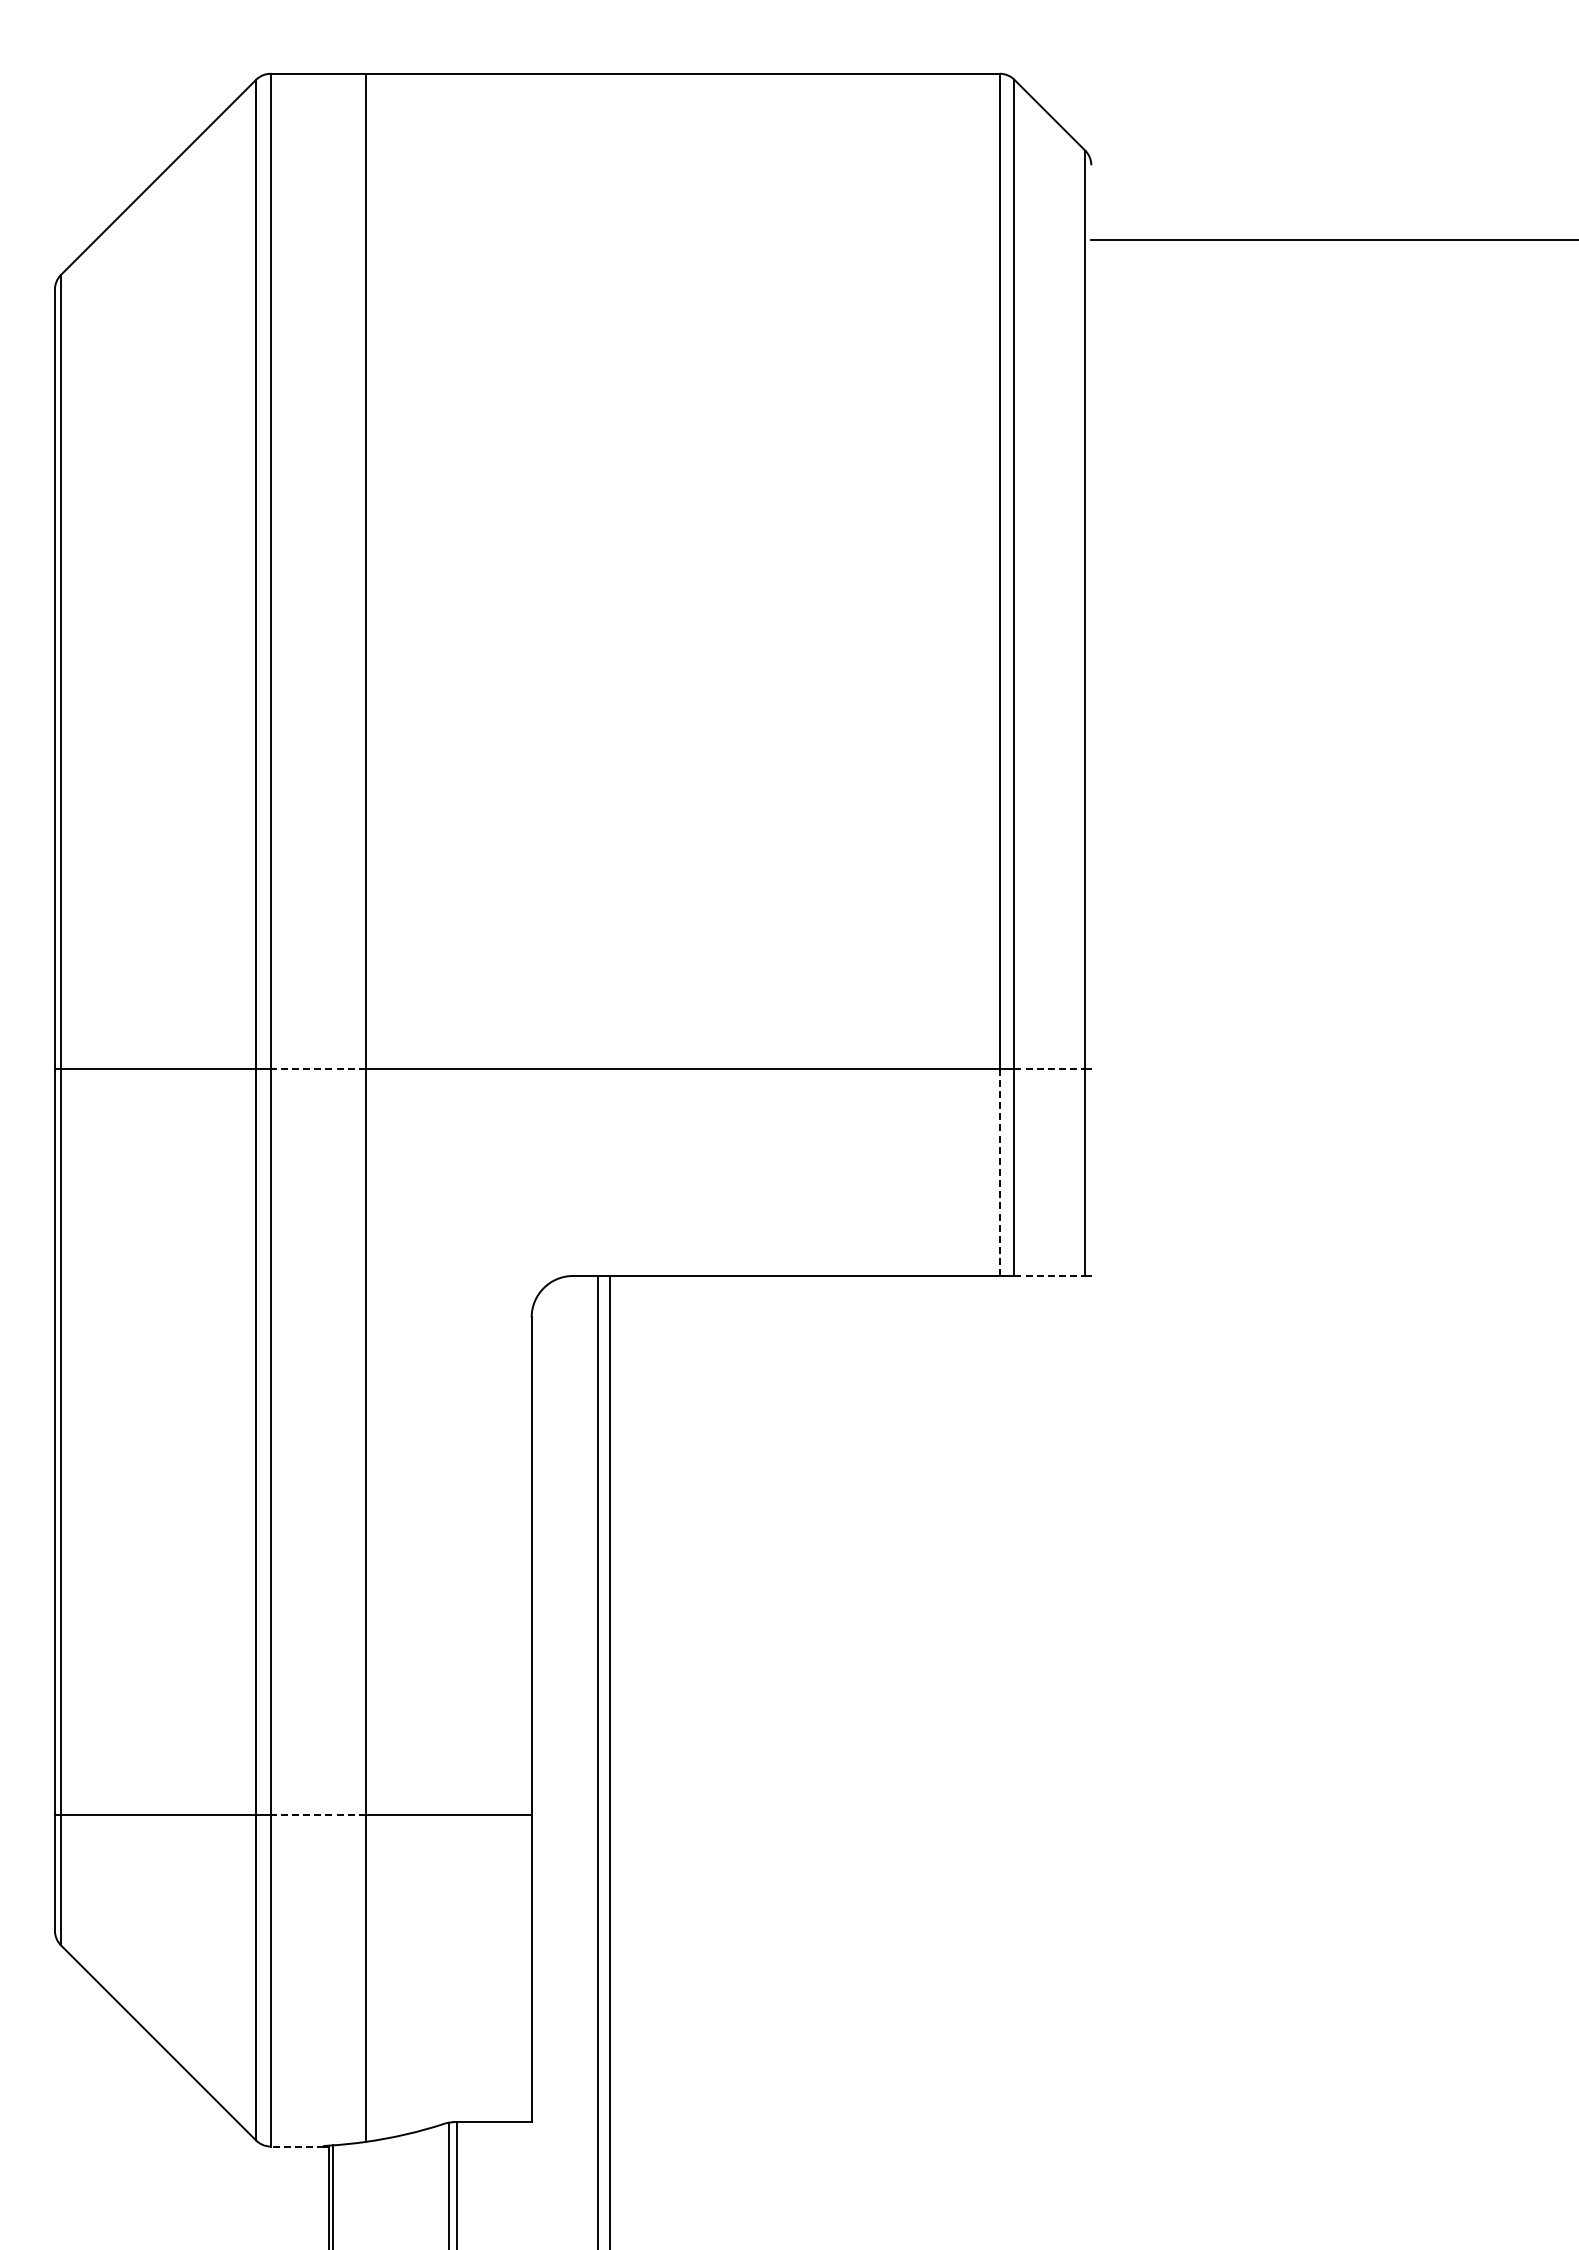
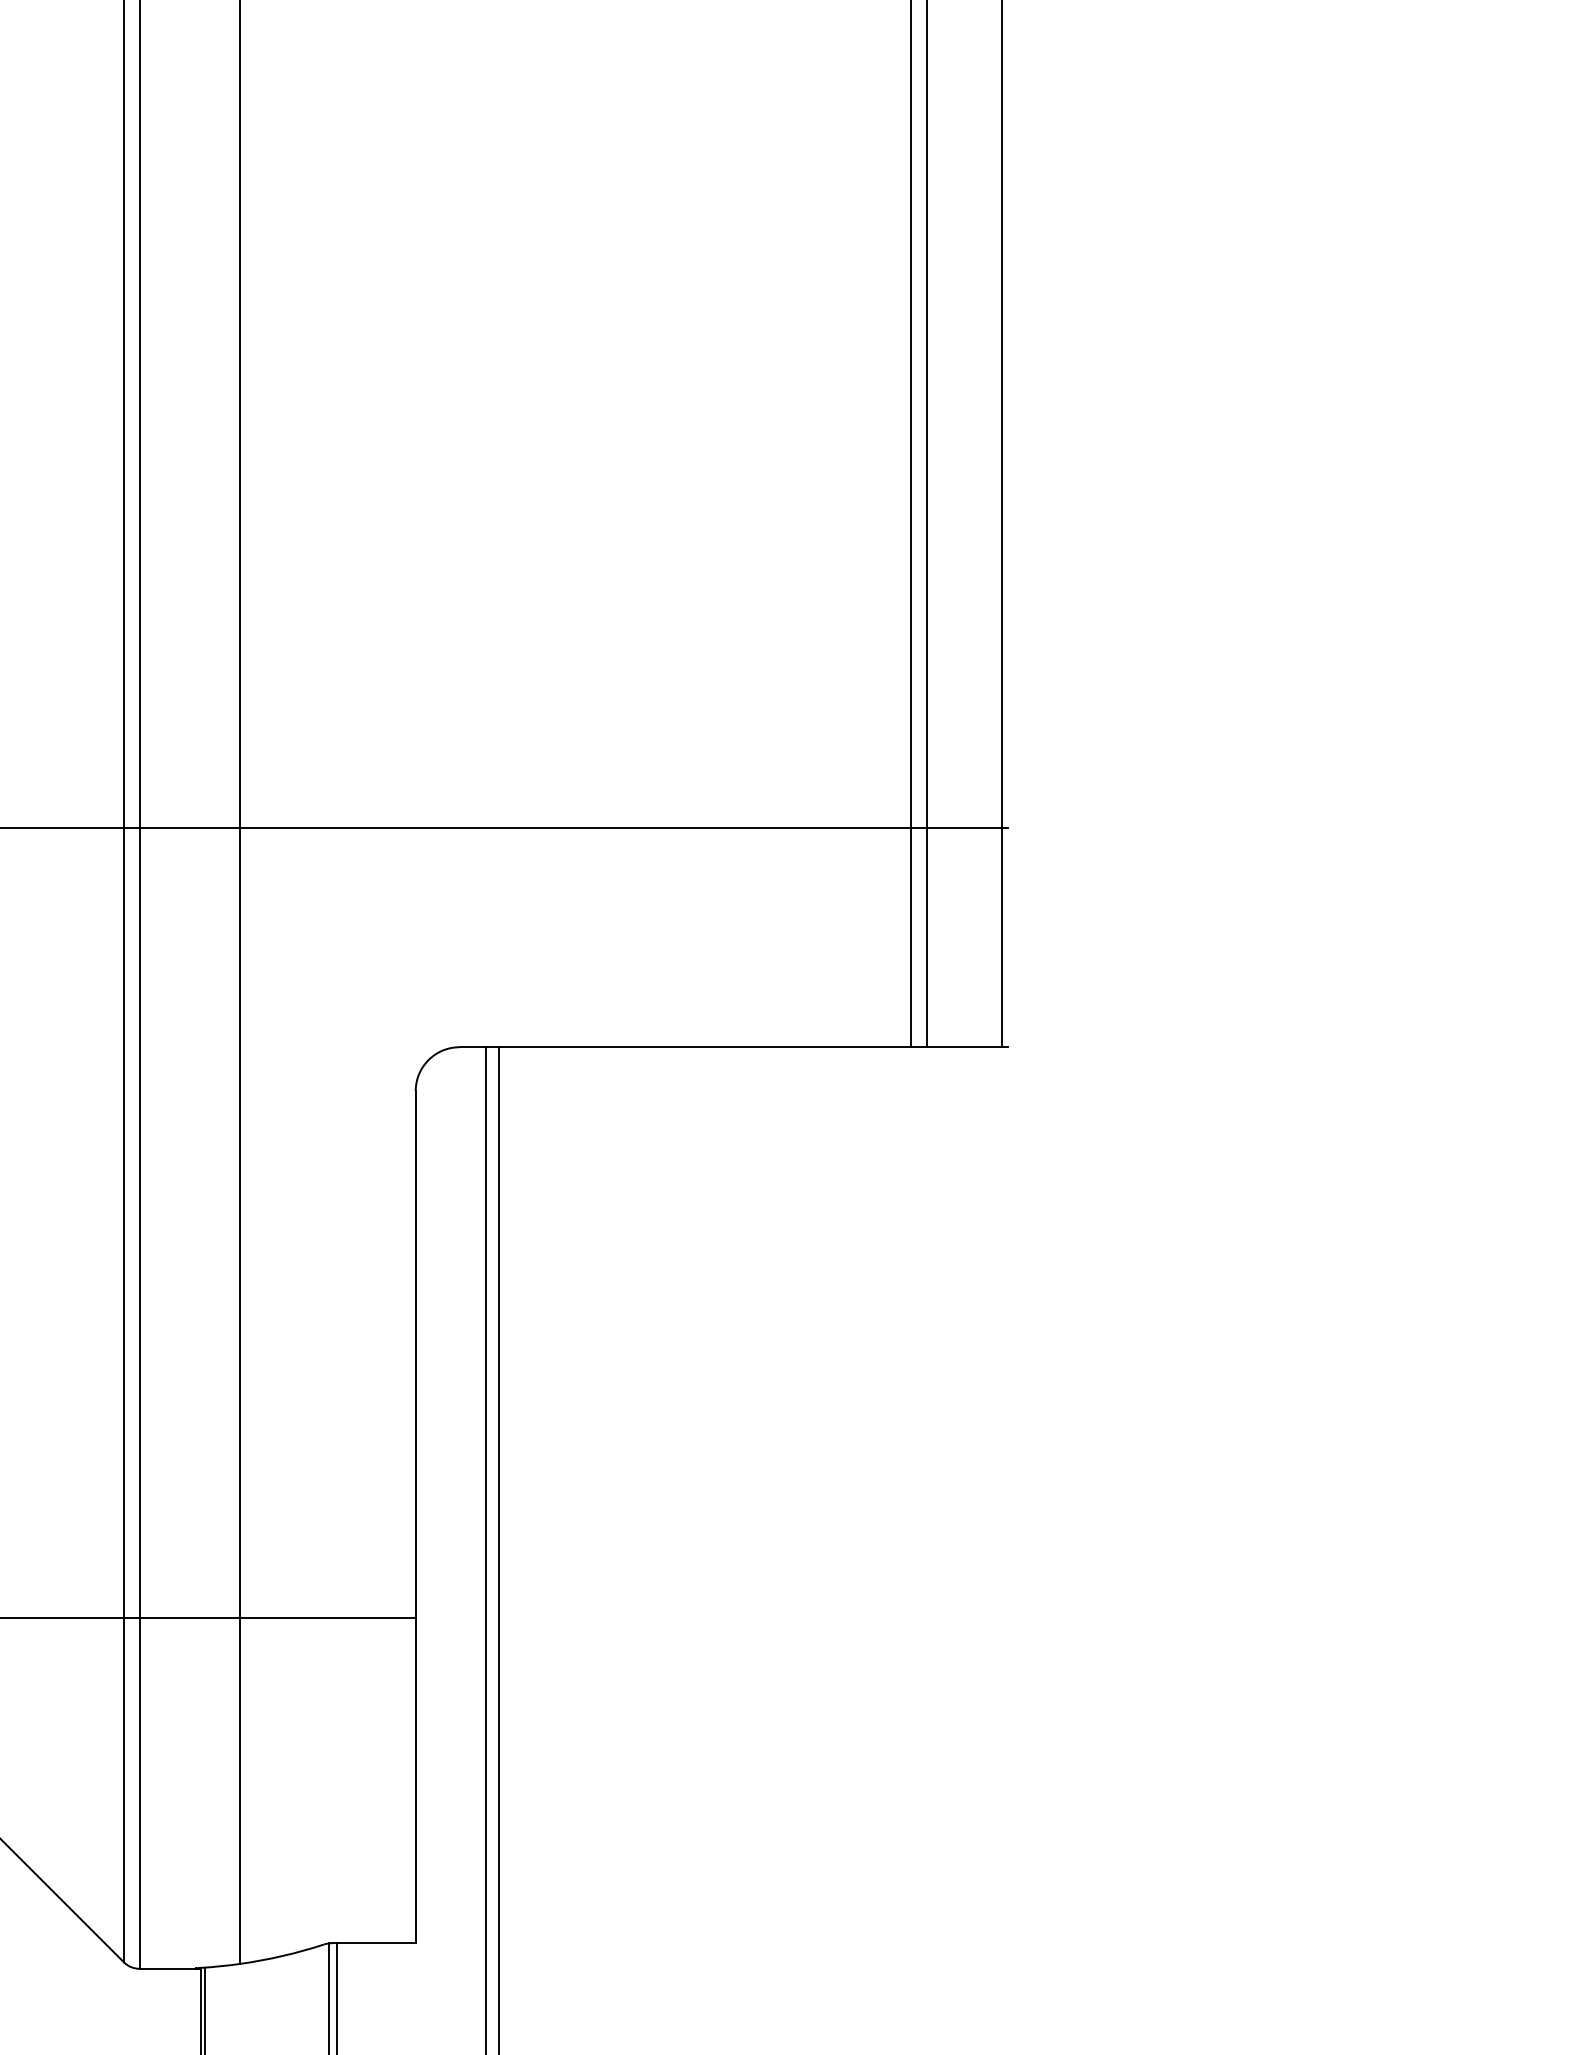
line: (318, 1068) -> (190, 827), dashed -> solid
line: (1050, 1068) -> (964, 827), dashed -> solid
line: (999, 1172) -> (910, 937), dashed -> solid
line: (1050, 1275) -> (964, 1046), dashed -> solid
line: (318, 1814) -> (190, 1617), dashed -> solid
line: (297, 2146) -> (167, 1968), dashed -> solid

